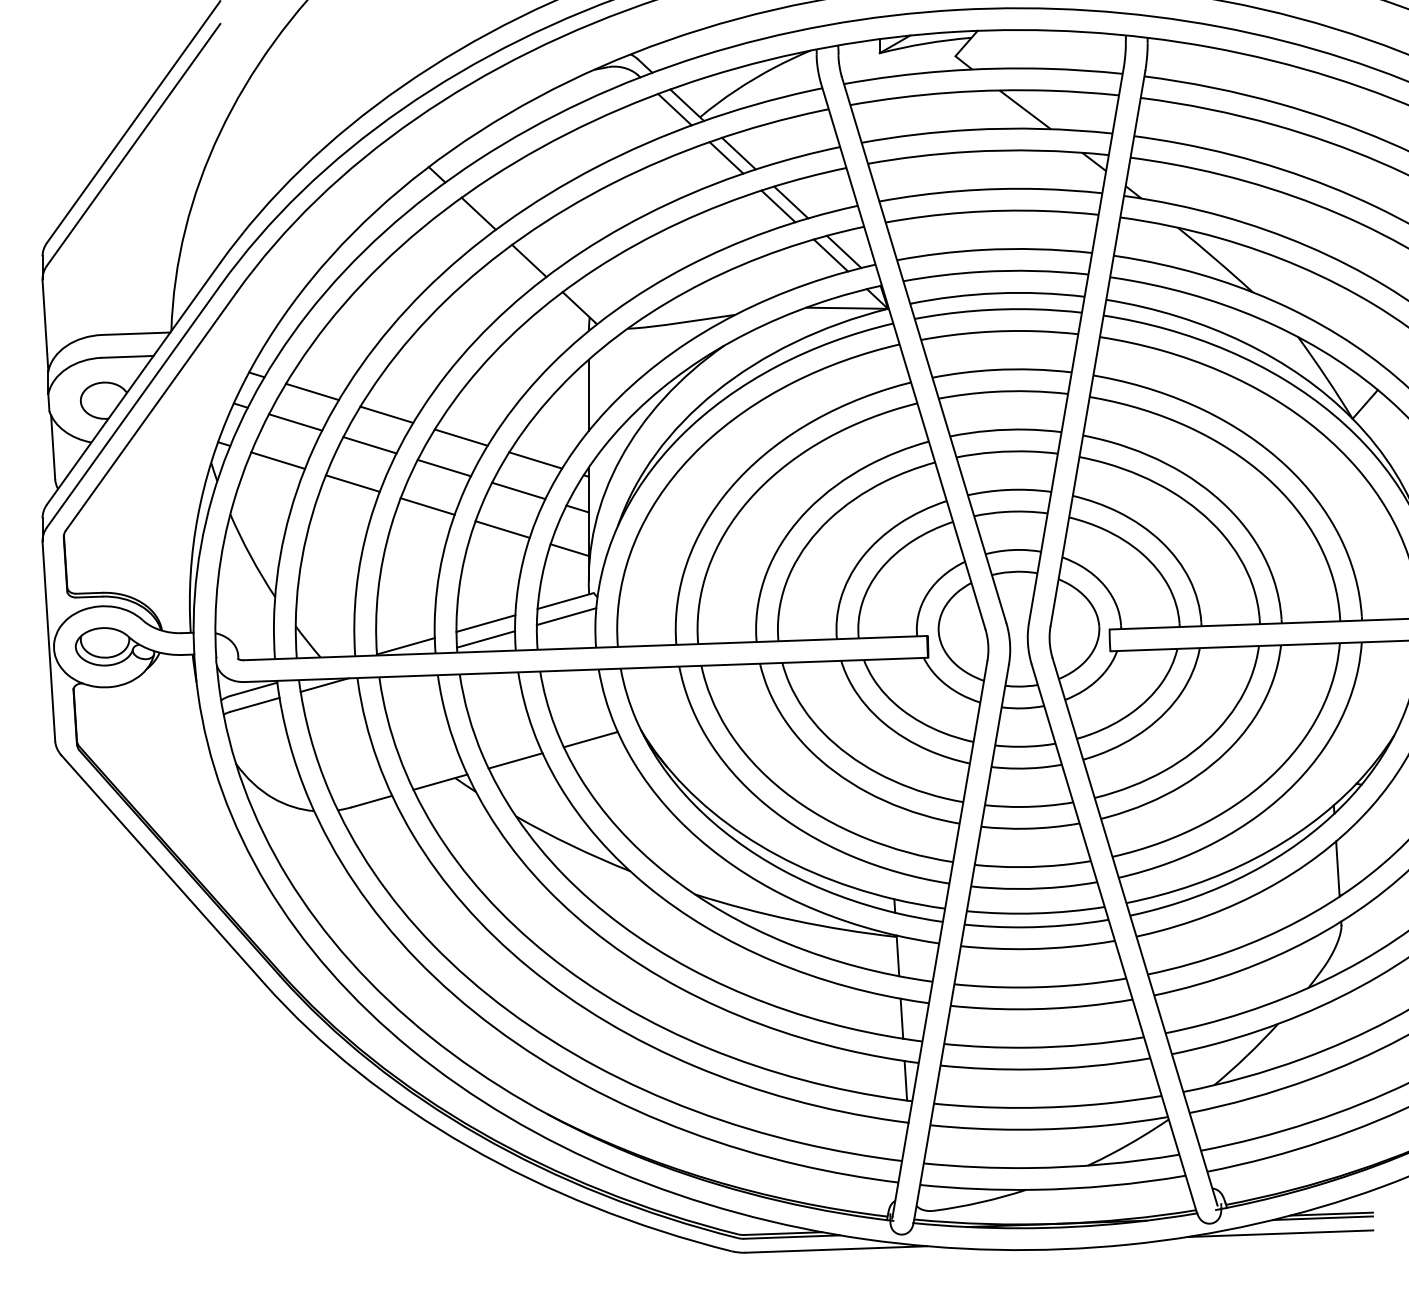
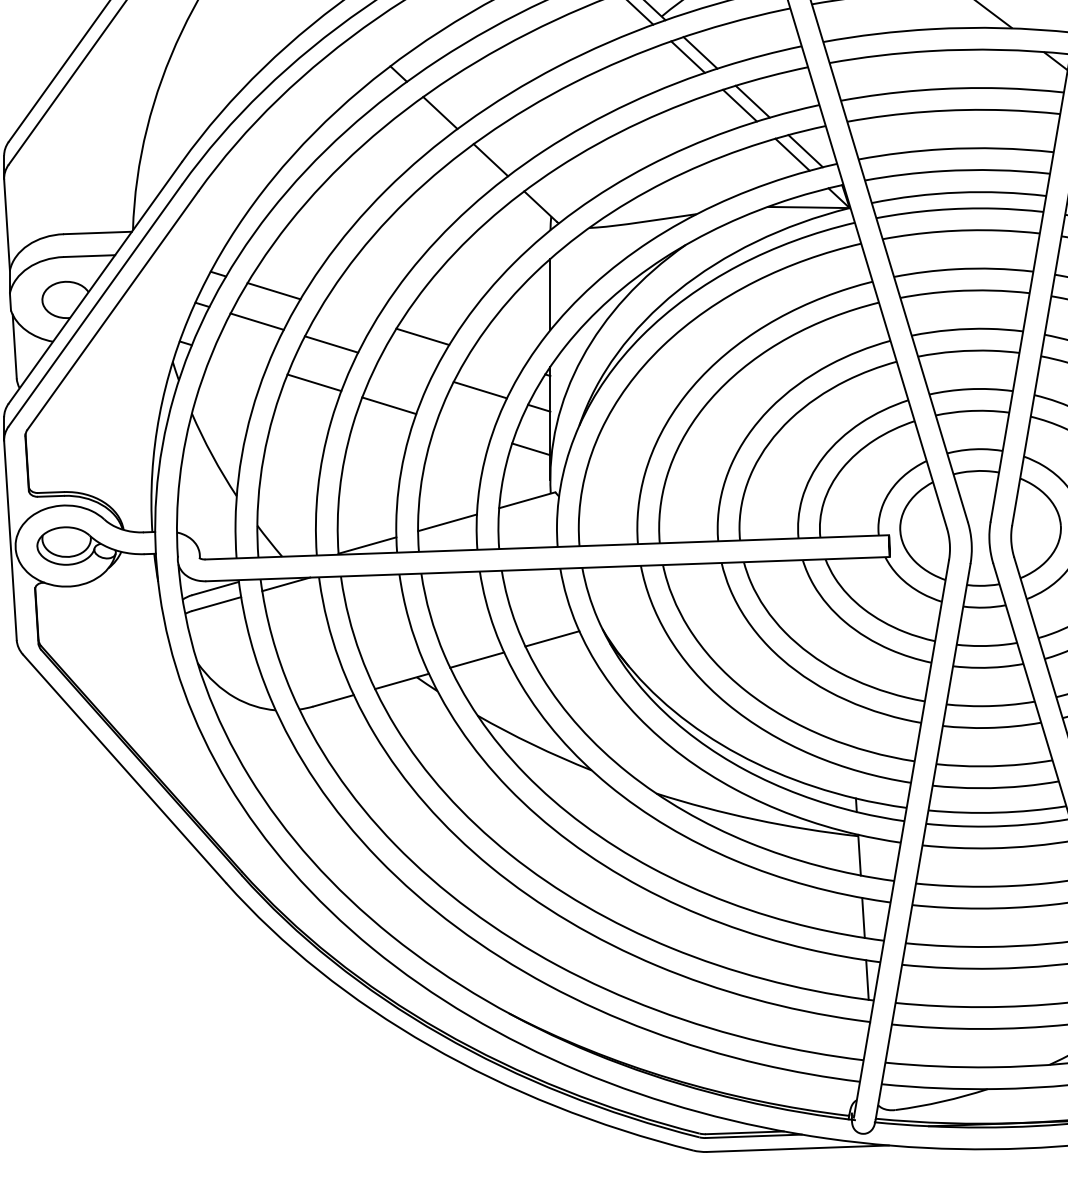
line: (386, 414) -> (348, 313), removed
line: (277, 460) -> (239, 359), removed
line: (535, 460) -> (497, 359), removed
line: (443, 467) -> (405, 366), removed
line: (502, 529) -> (464, 428), removed
line: (566, 616) -> (528, 515), removed
line: (486, 639) -> (448, 538), removed

